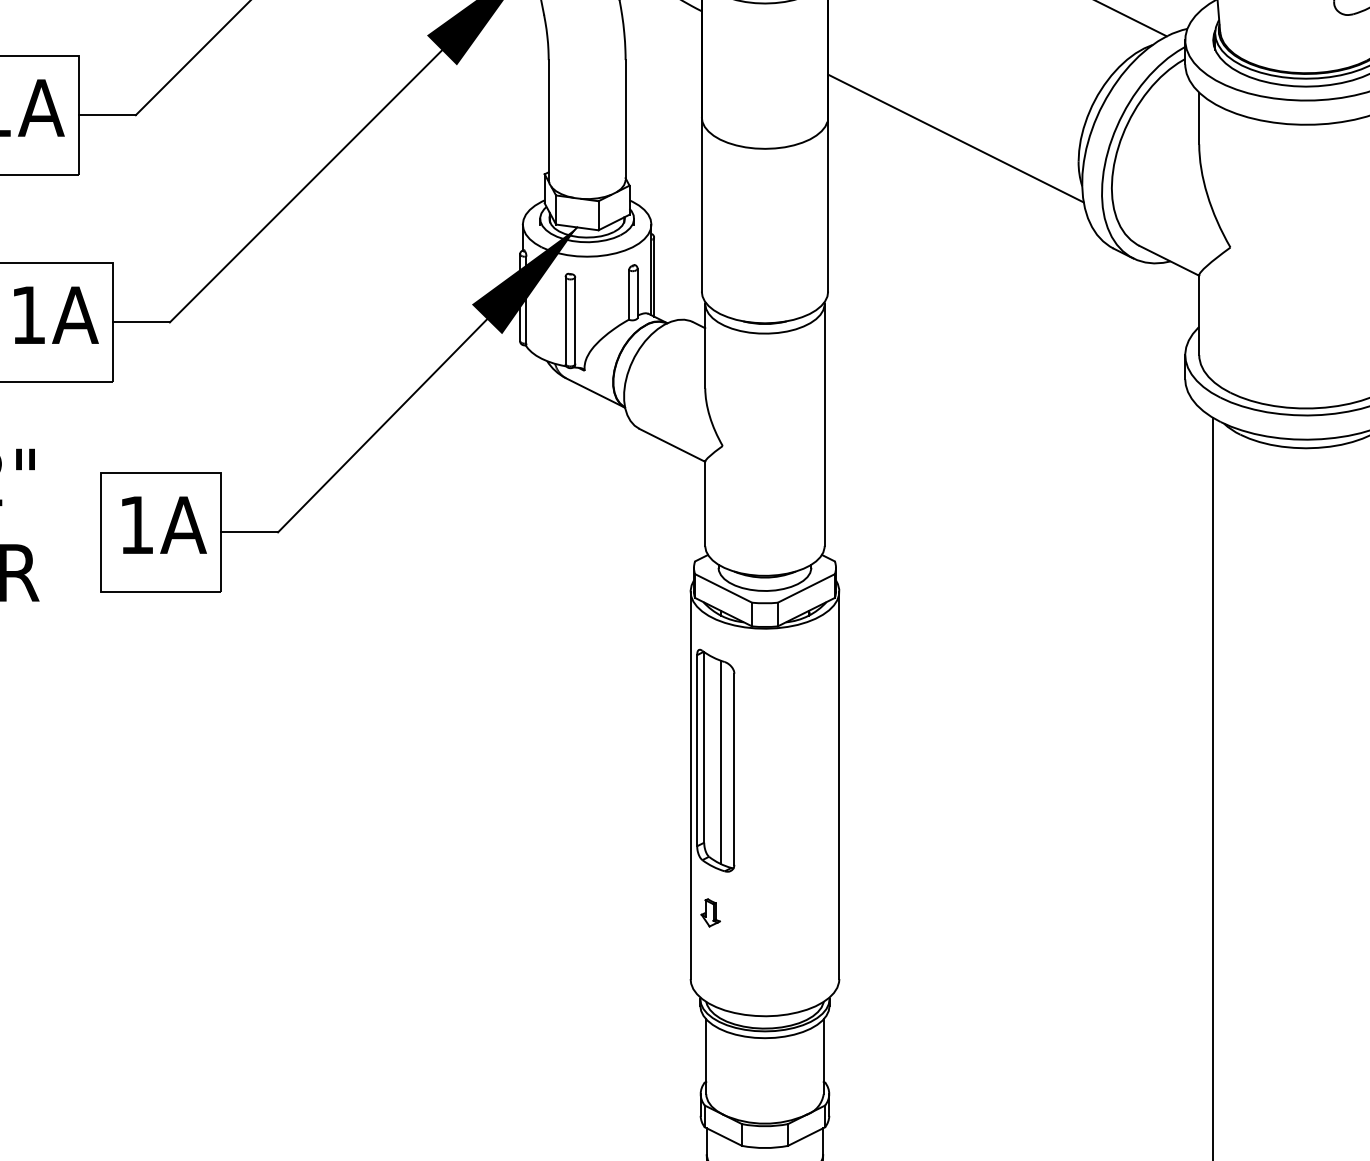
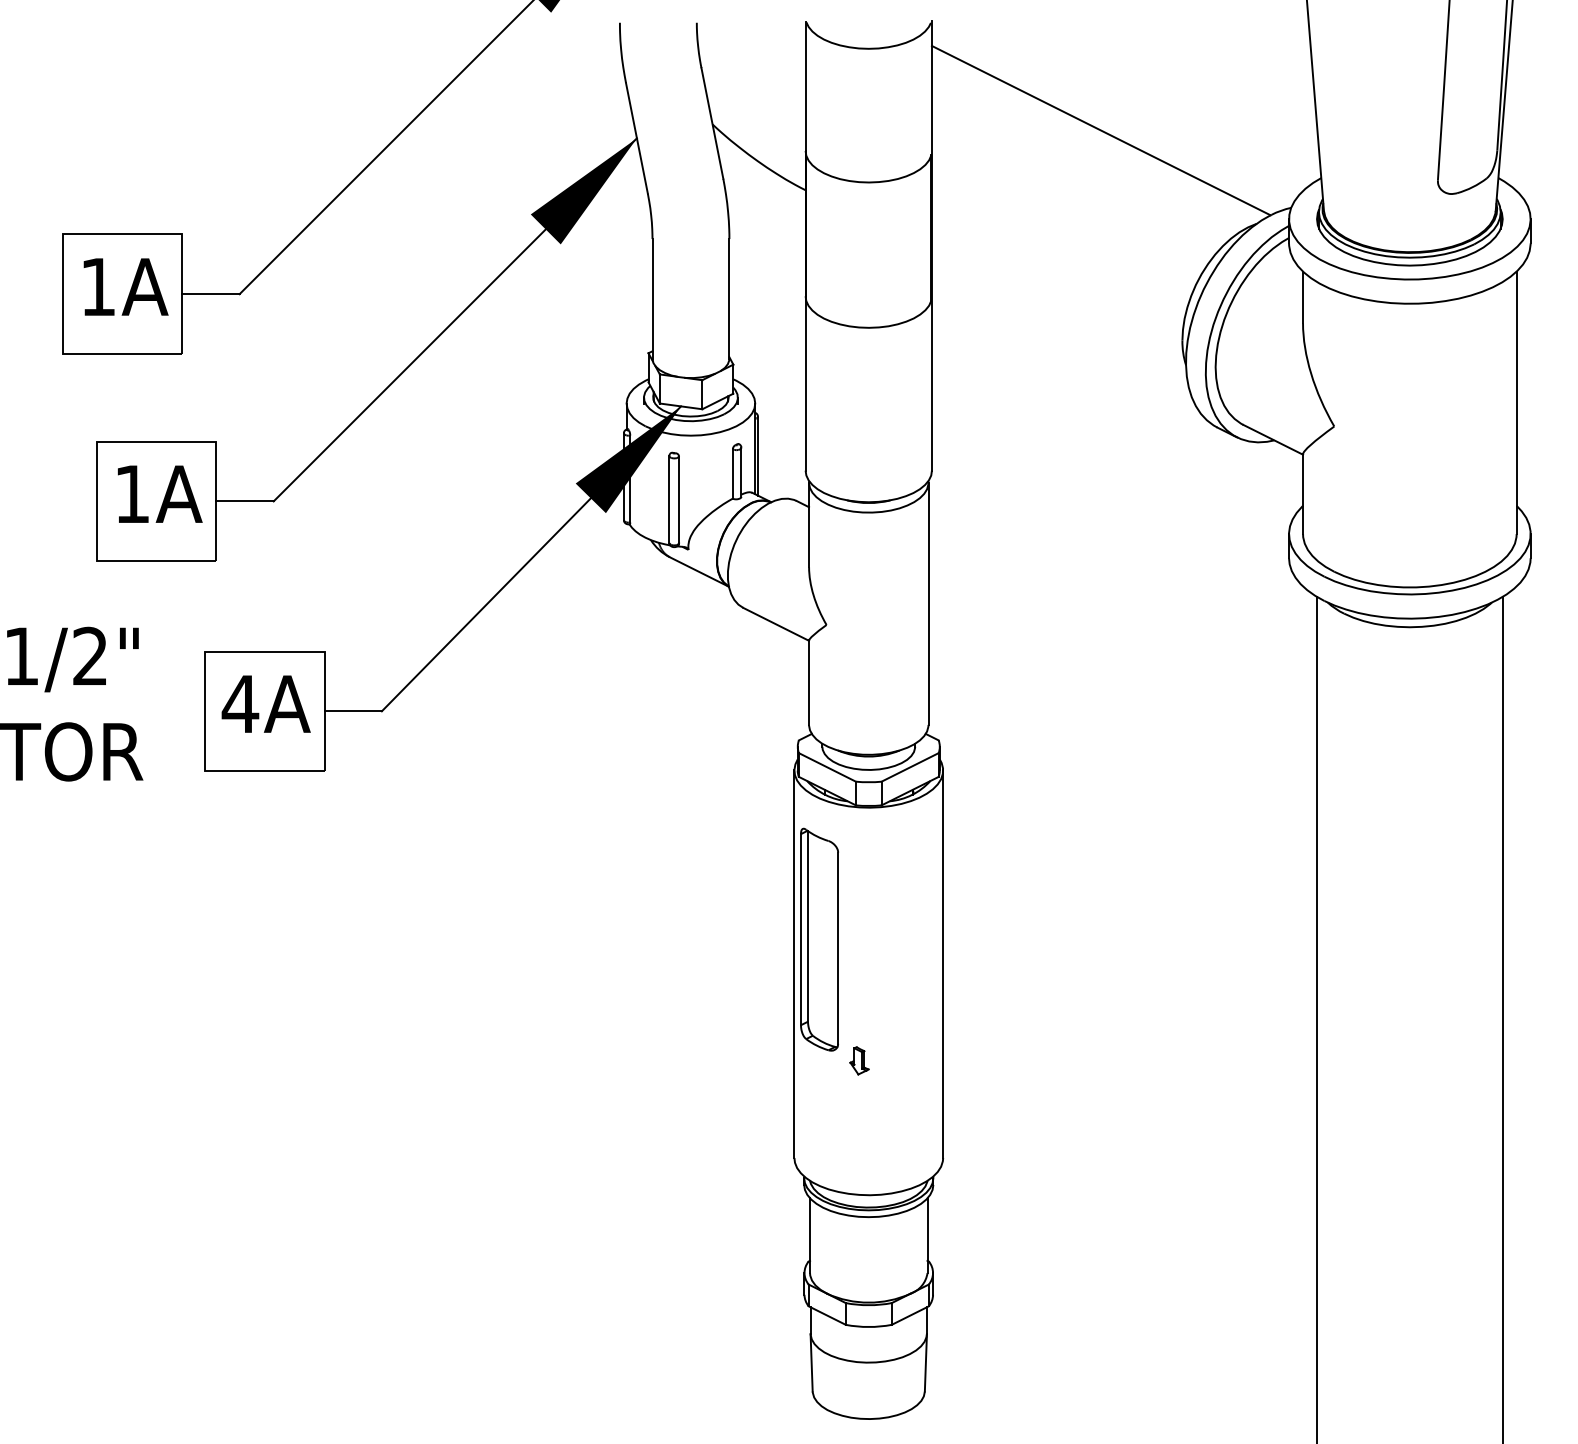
line: (955, 138) -> (1059, 317), removed
text: (136, 524) -> (240, 703), 1A -> 4A
line: (720, 762) -> (824, 941), removed
part: (710, 912) -> (859, 1060), moved

